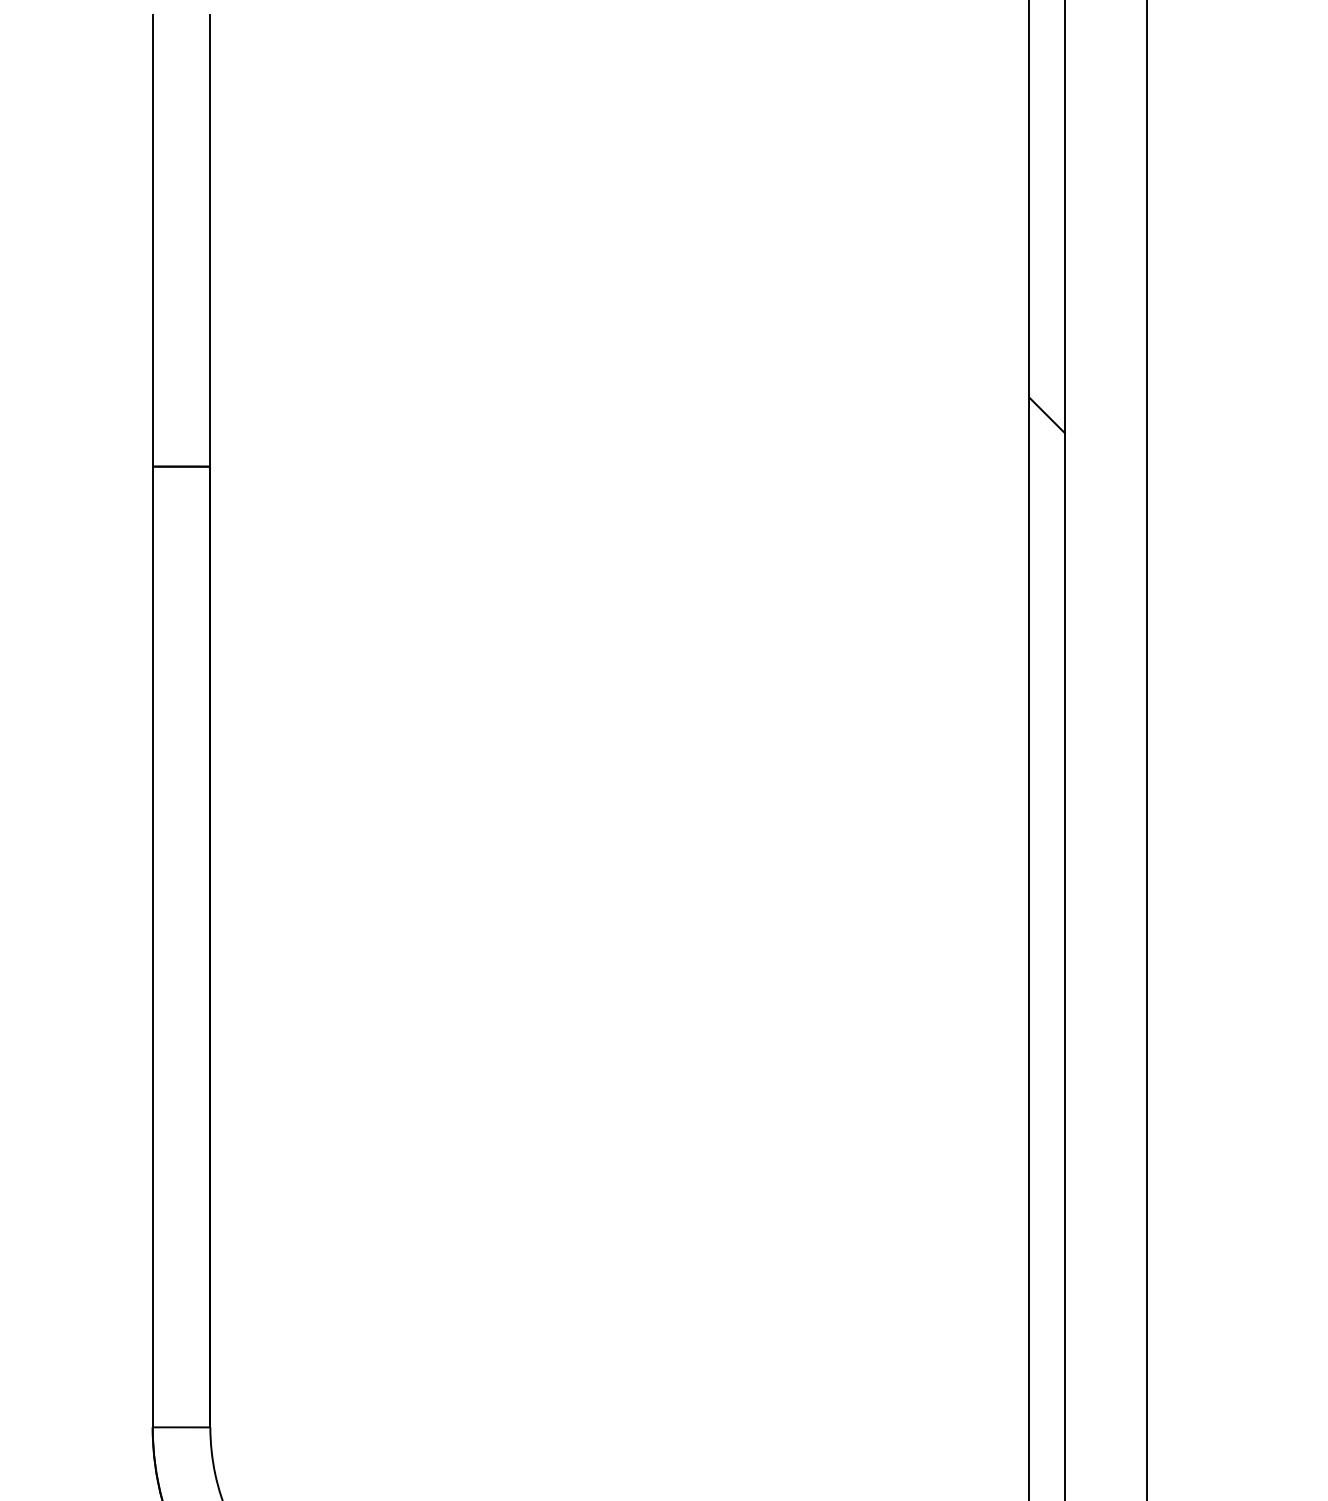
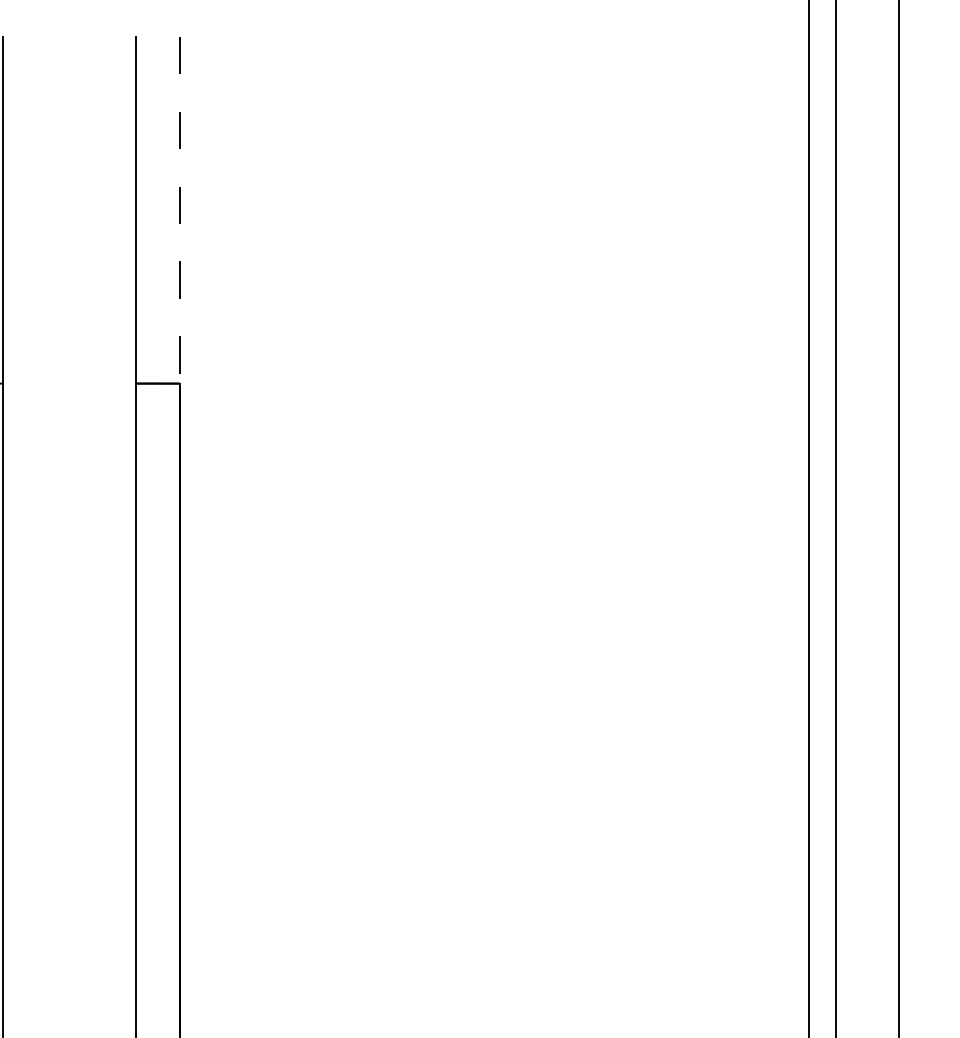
line: (210, 240) -> (180, 209), solid -> dashed
hatch: (1047, 415) -> (822, 344), removed

